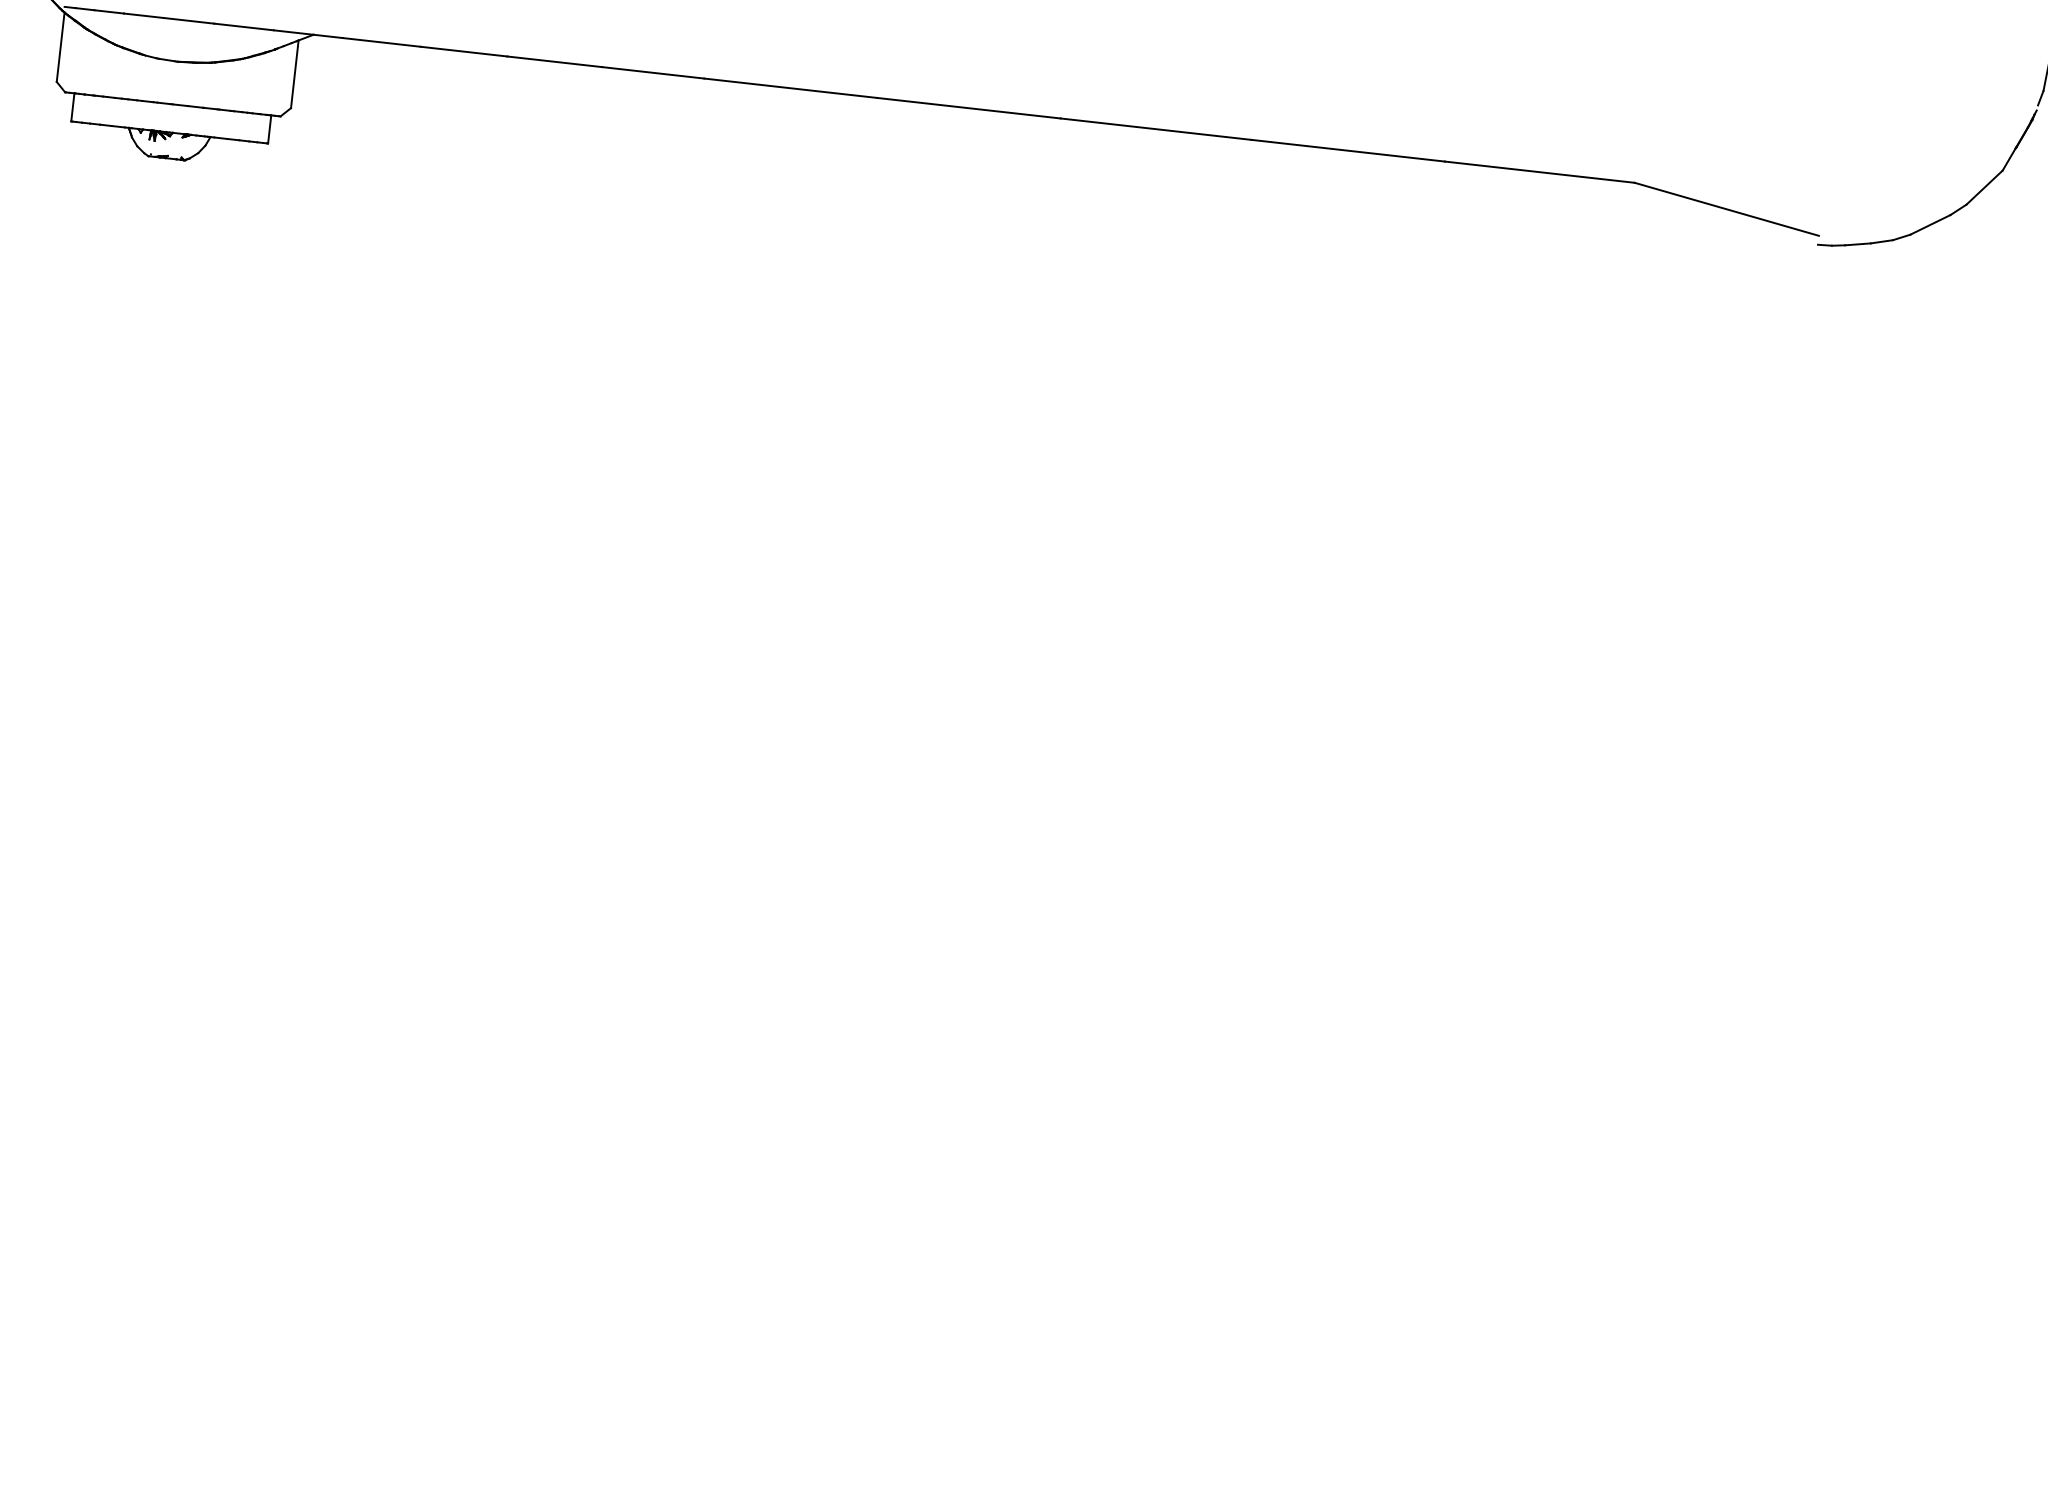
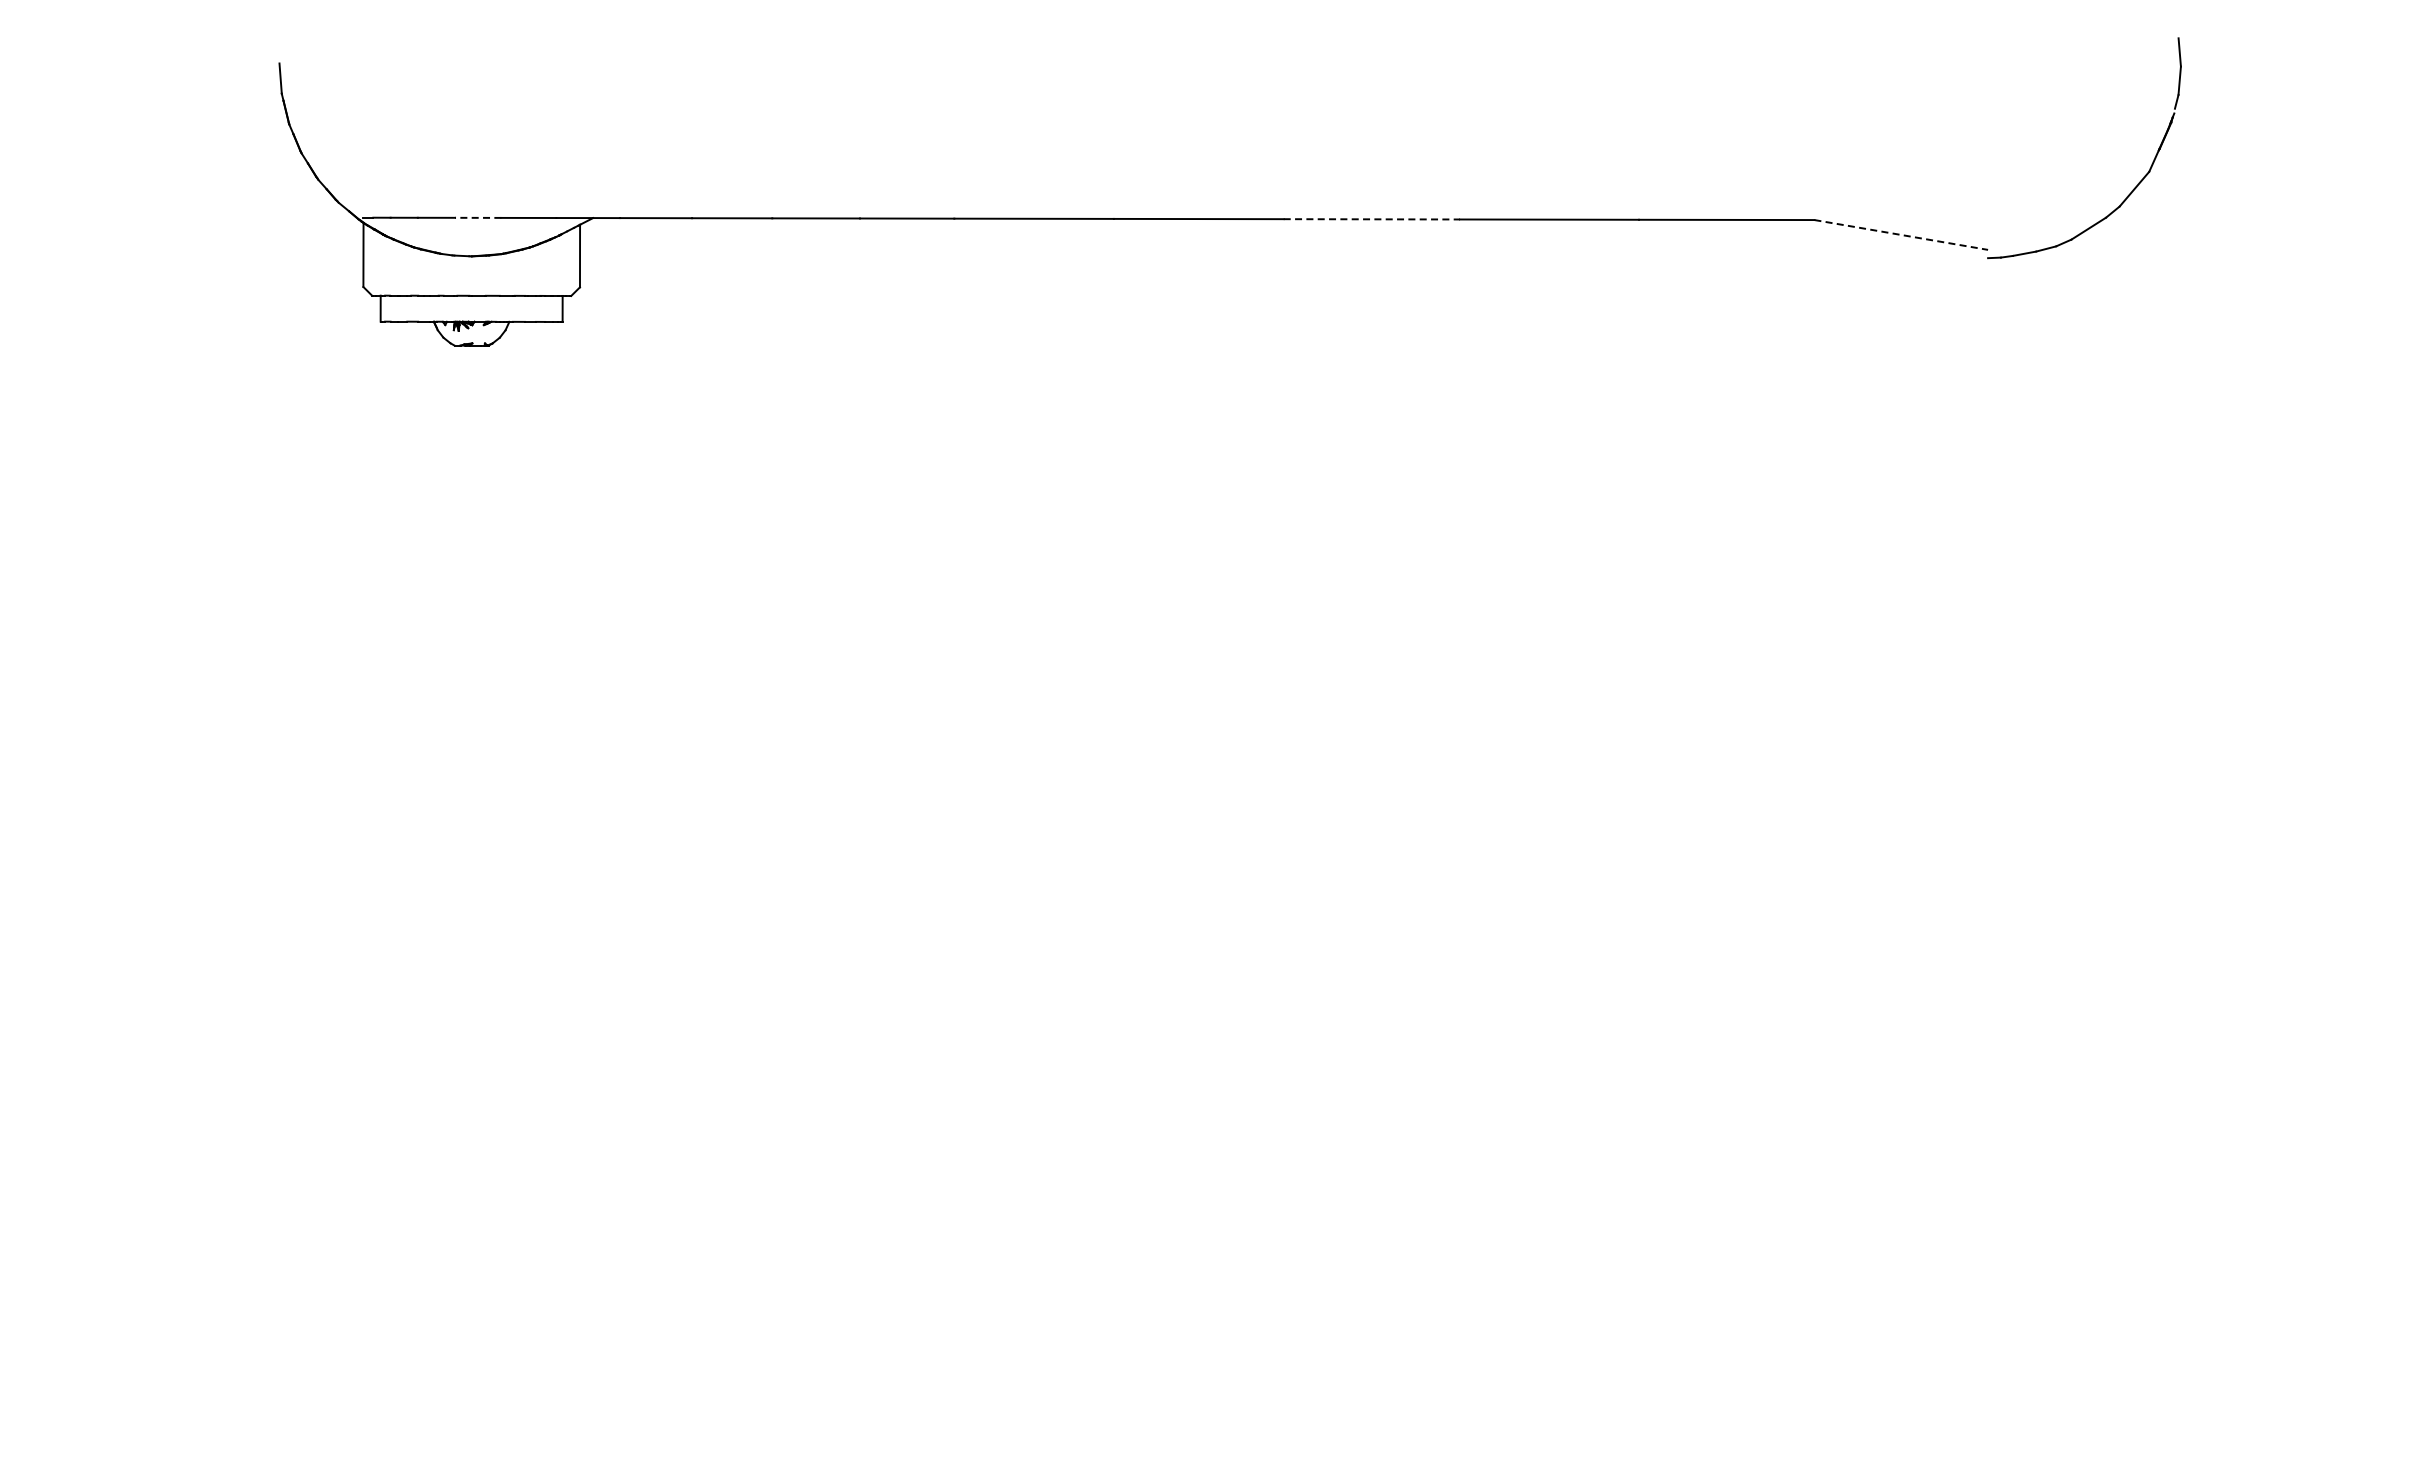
line: (188, 20) -> (477, 217), solid -> dashed
line: (1156, 129) -> (1372, 219), solid -> dashed
line: (1727, 209) -> (1901, 235), solid -> dashed

